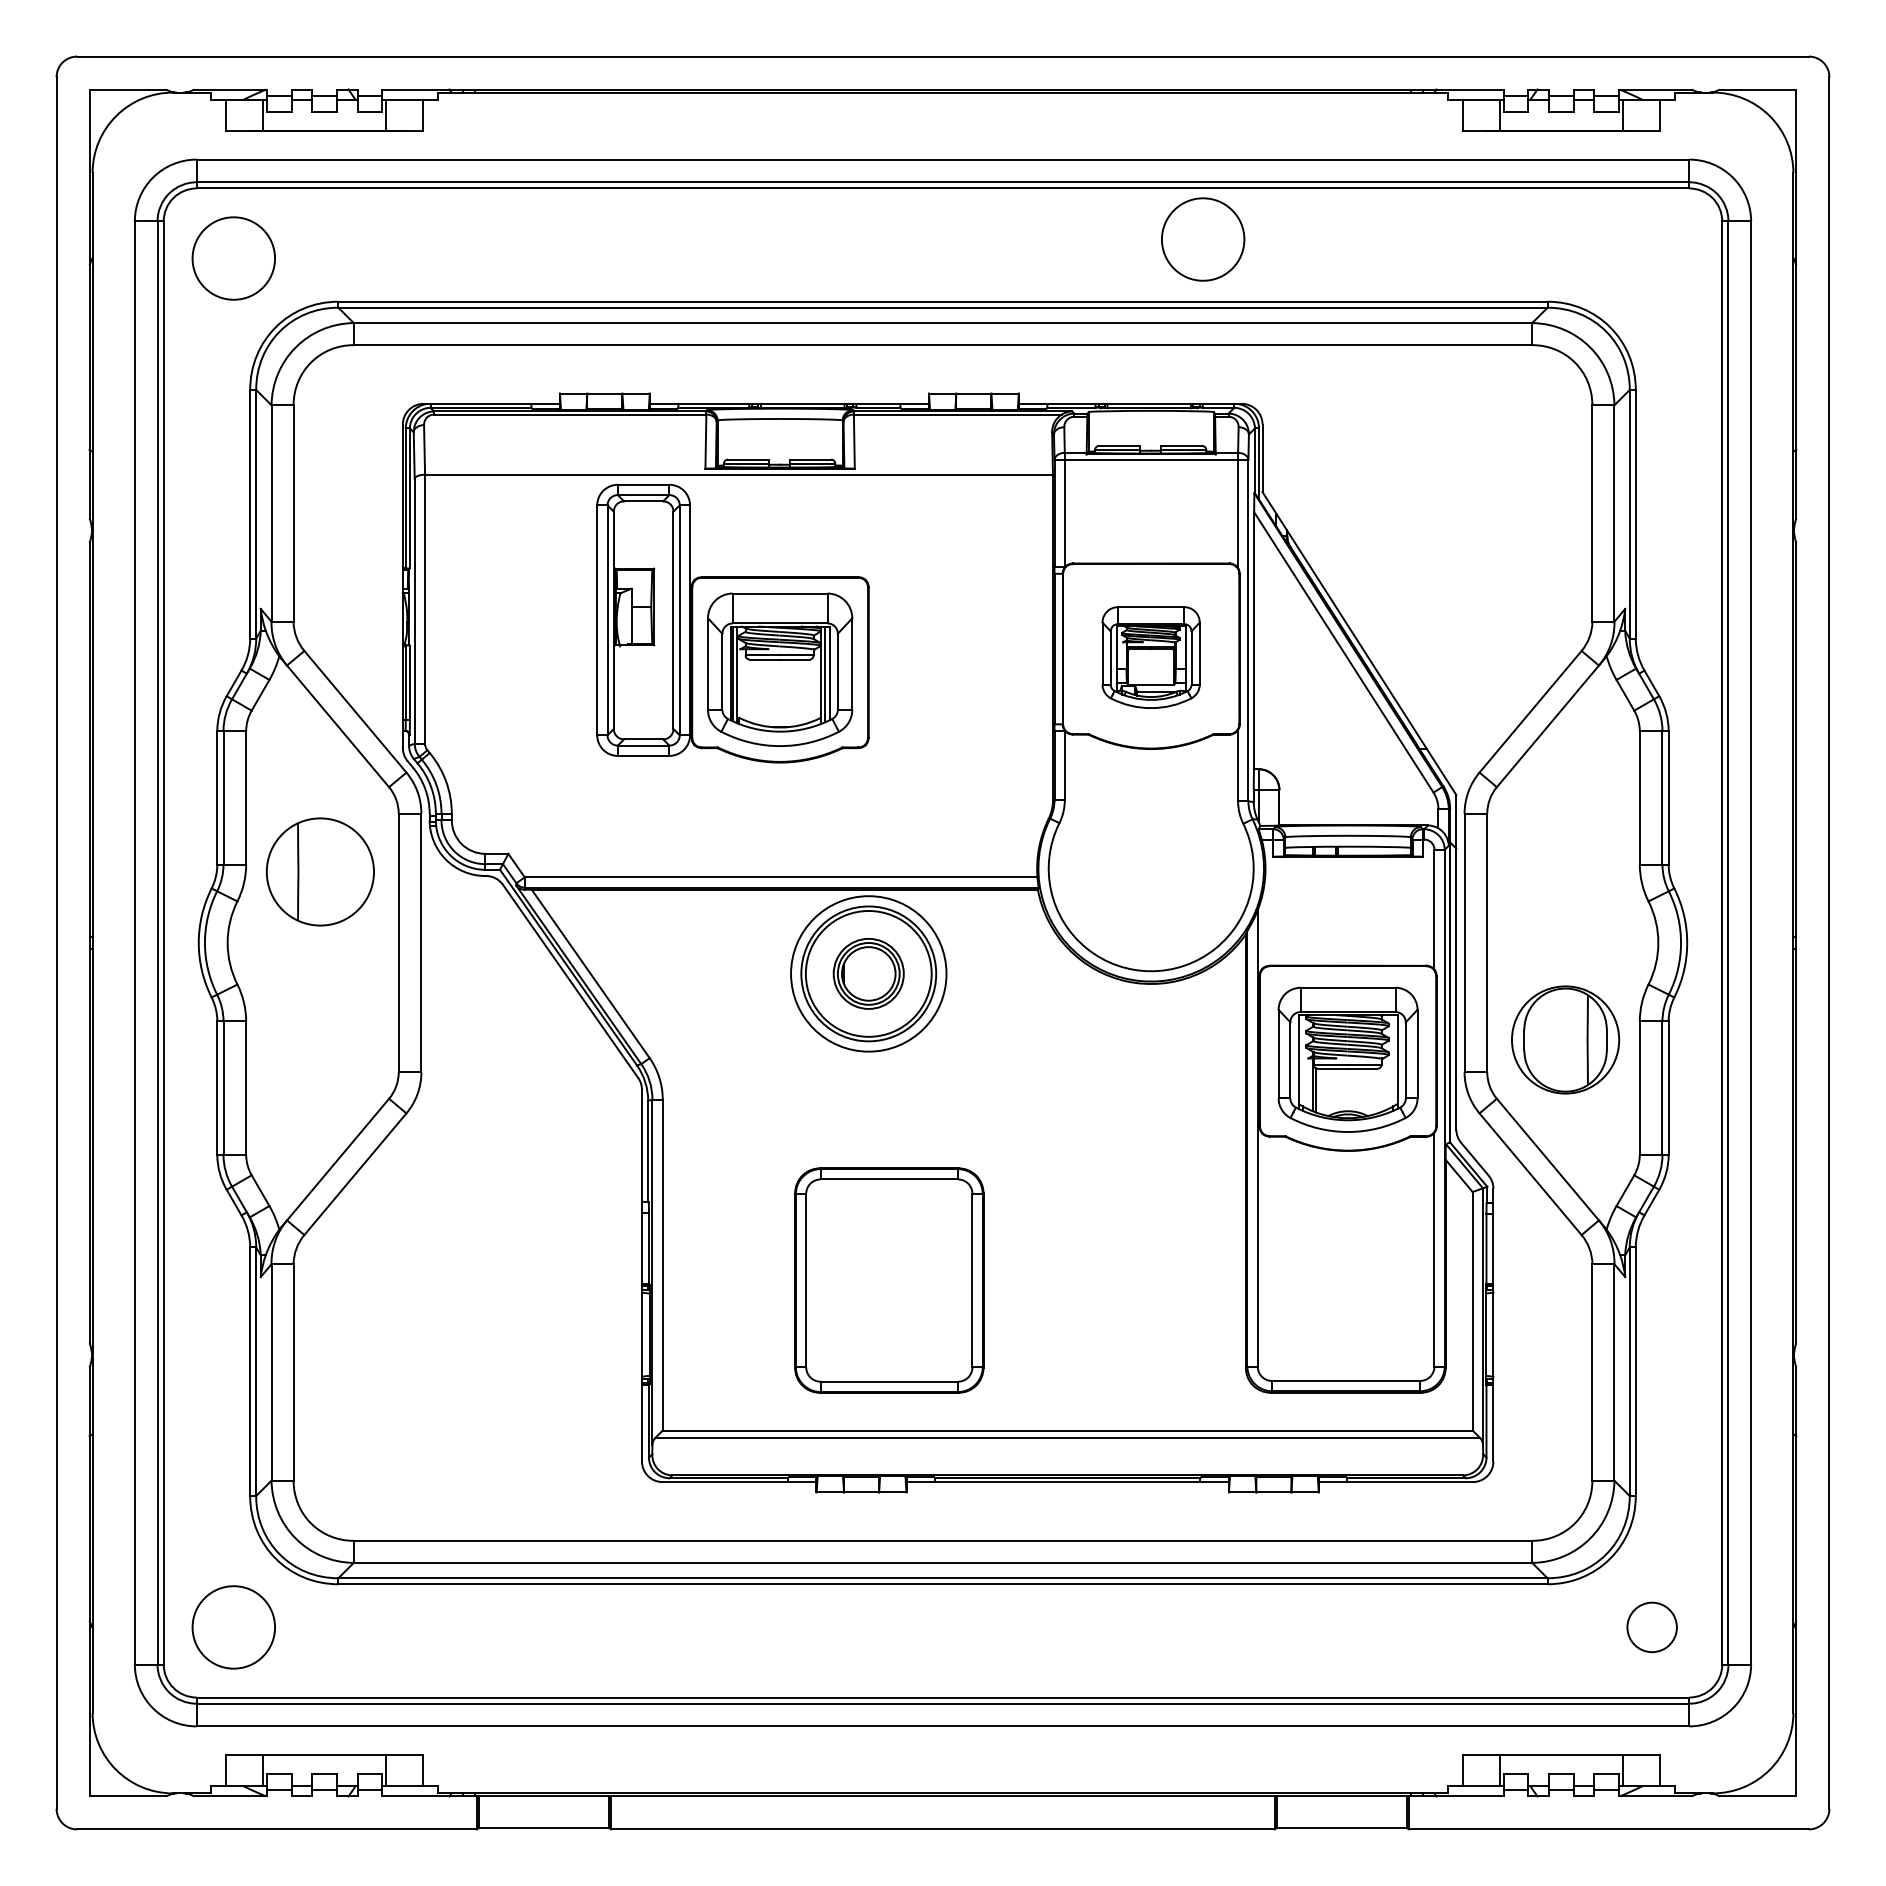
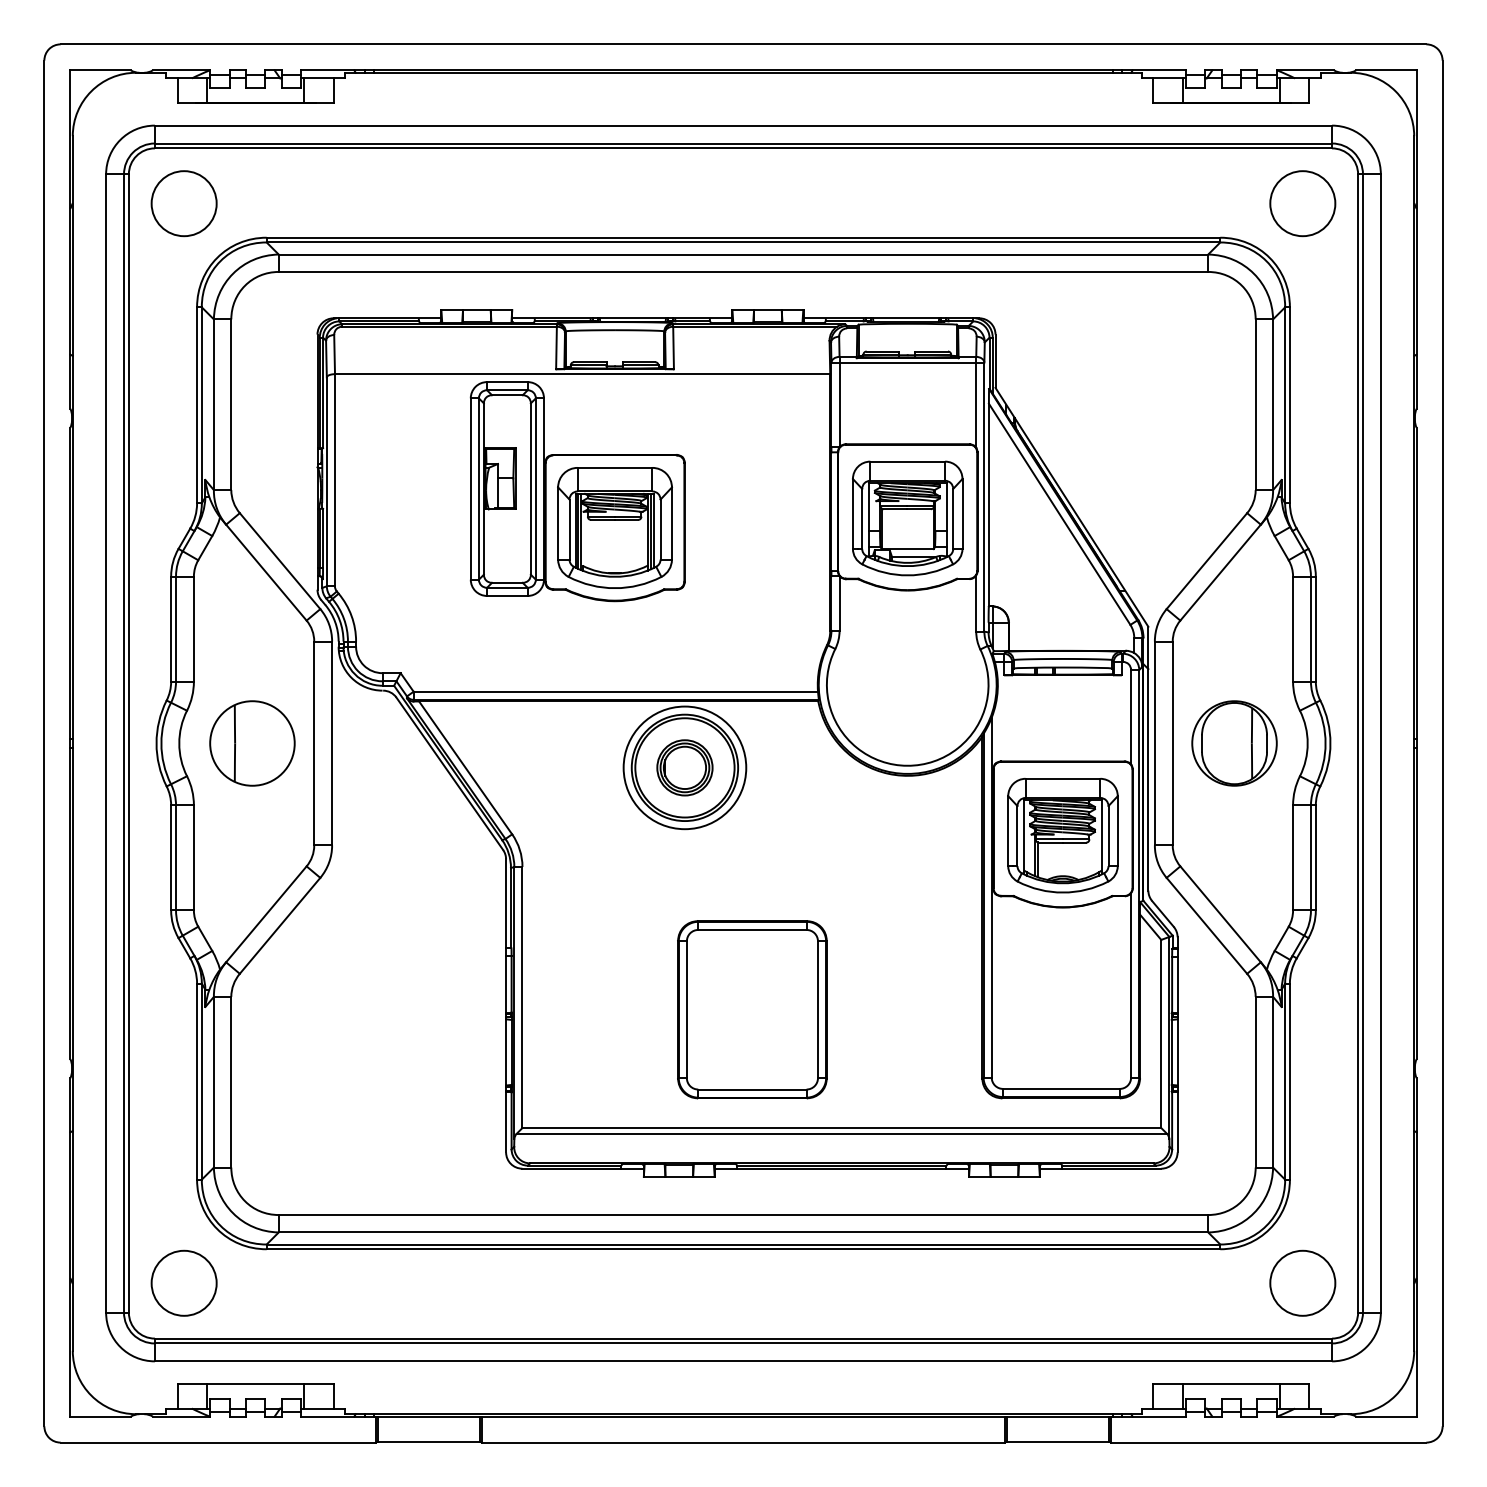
circle: (1203, 239) -> (1303, 203), moved
part: (1150, 657) -> (907, 518), size x1.43
part: (319, 871) -> (251, 743), moved
part: (1565, 1039) -> (1234, 743), moved
part: (889, 1280) -> (752, 1009), moved
circle: (1651, 1627) -> (1302, 1283), size x1.67

